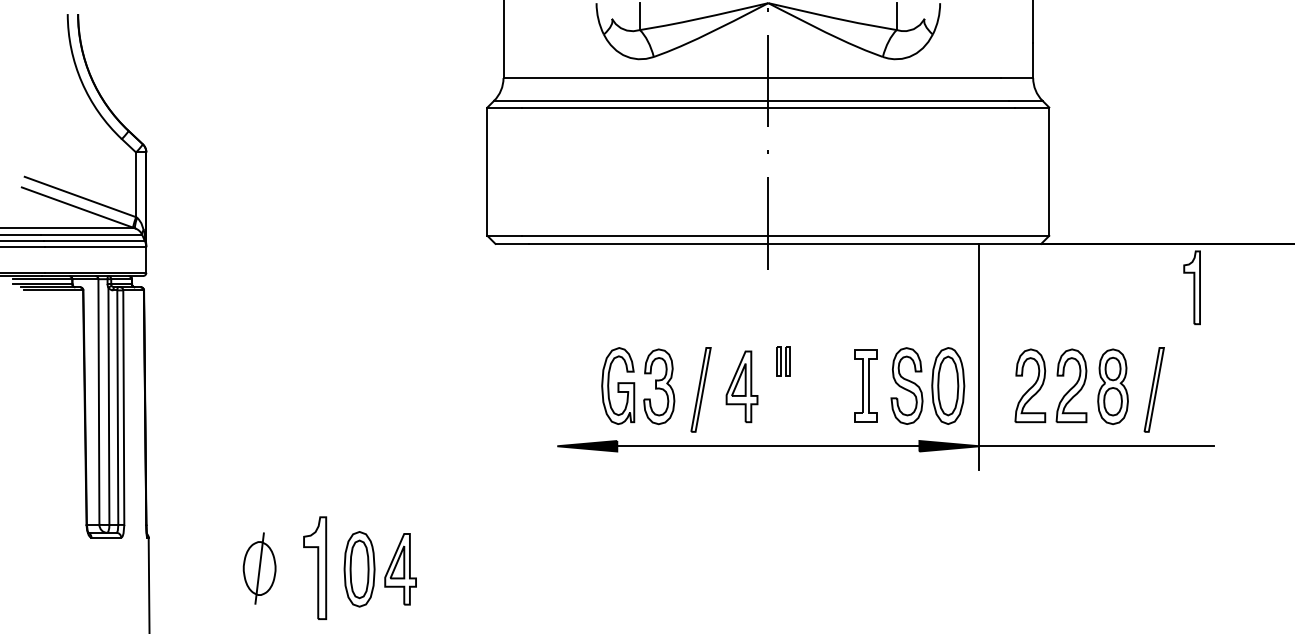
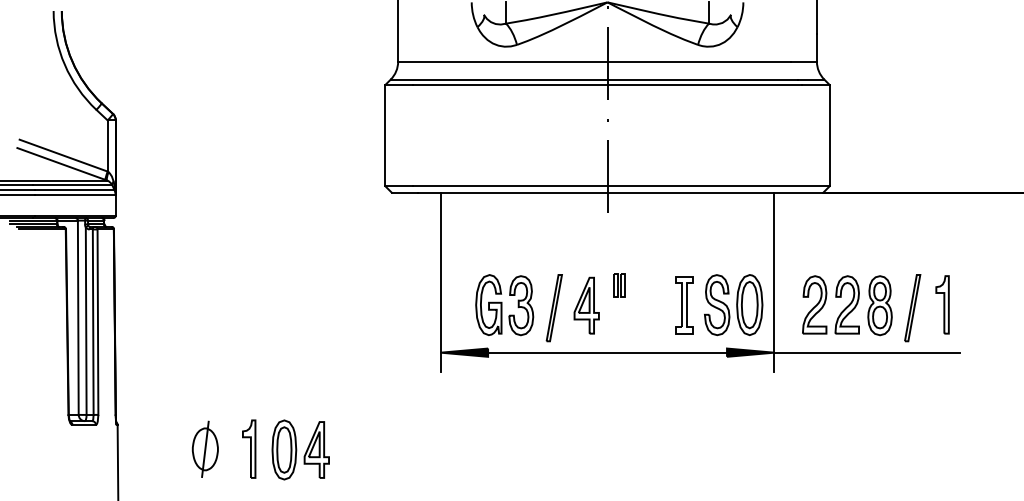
part: (1191, 287) -> (942, 304), moved
line: (557, 356) -> (440, 281), added
part: (314, 568) -> (248, 449), size x0.71

